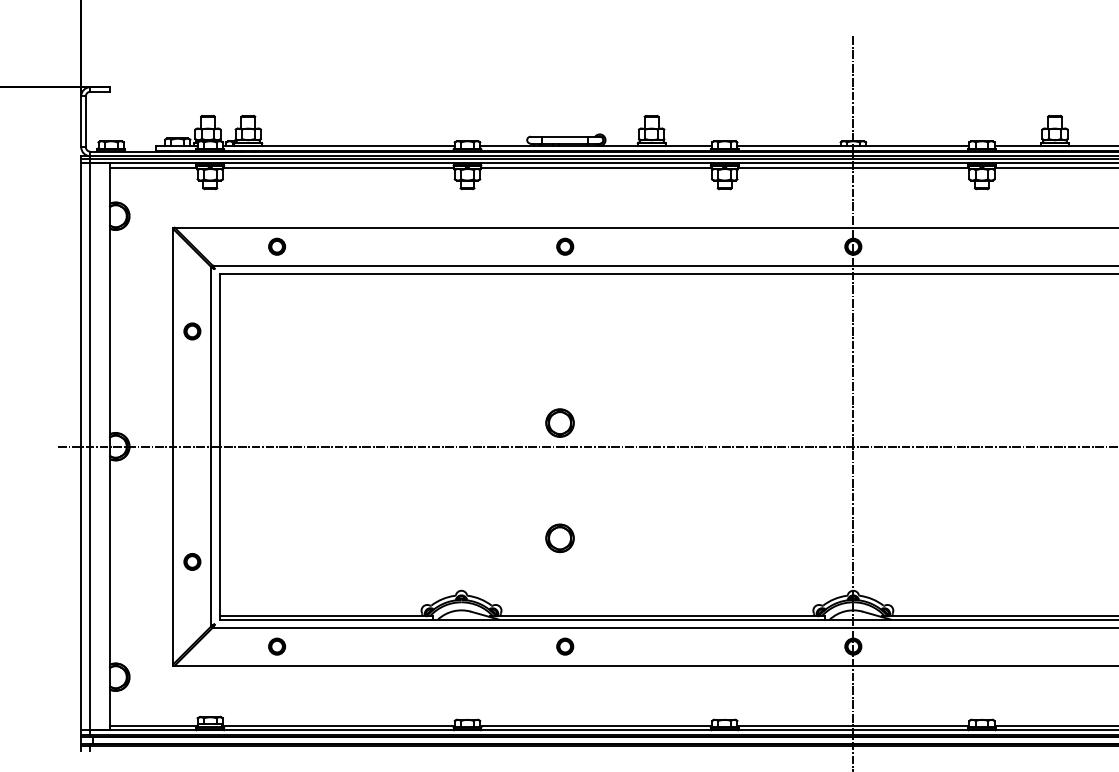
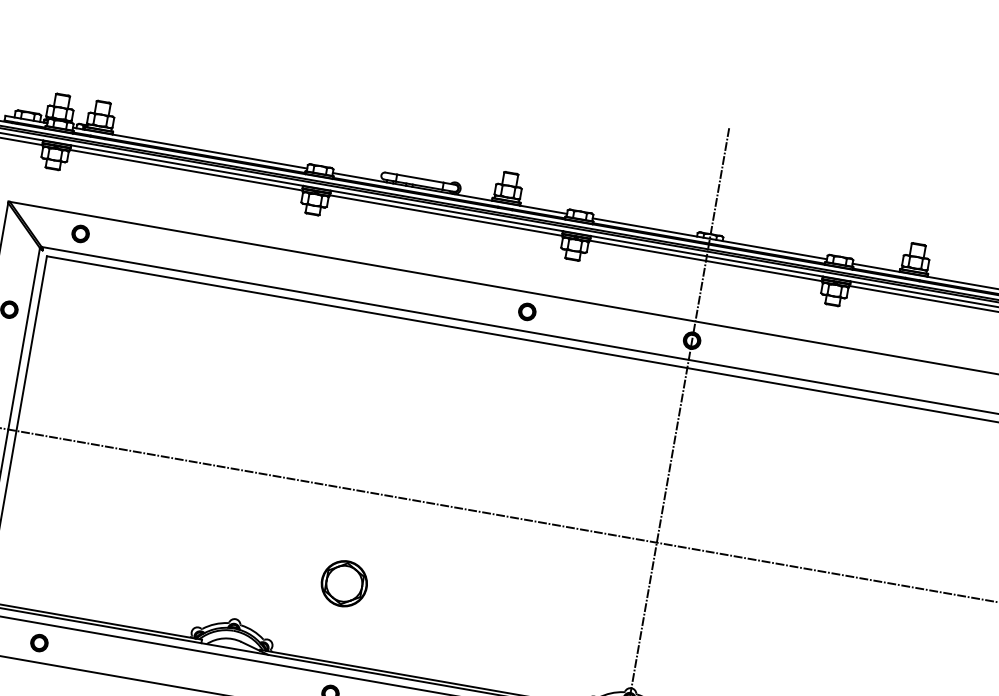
part: (277, 246) -> (81, 233), moved
part: (565, 246) -> (527, 311), moved
part: (559, 422) -> (364, 466), removed
part: (559, 537) -> (343, 582), size x1.6

